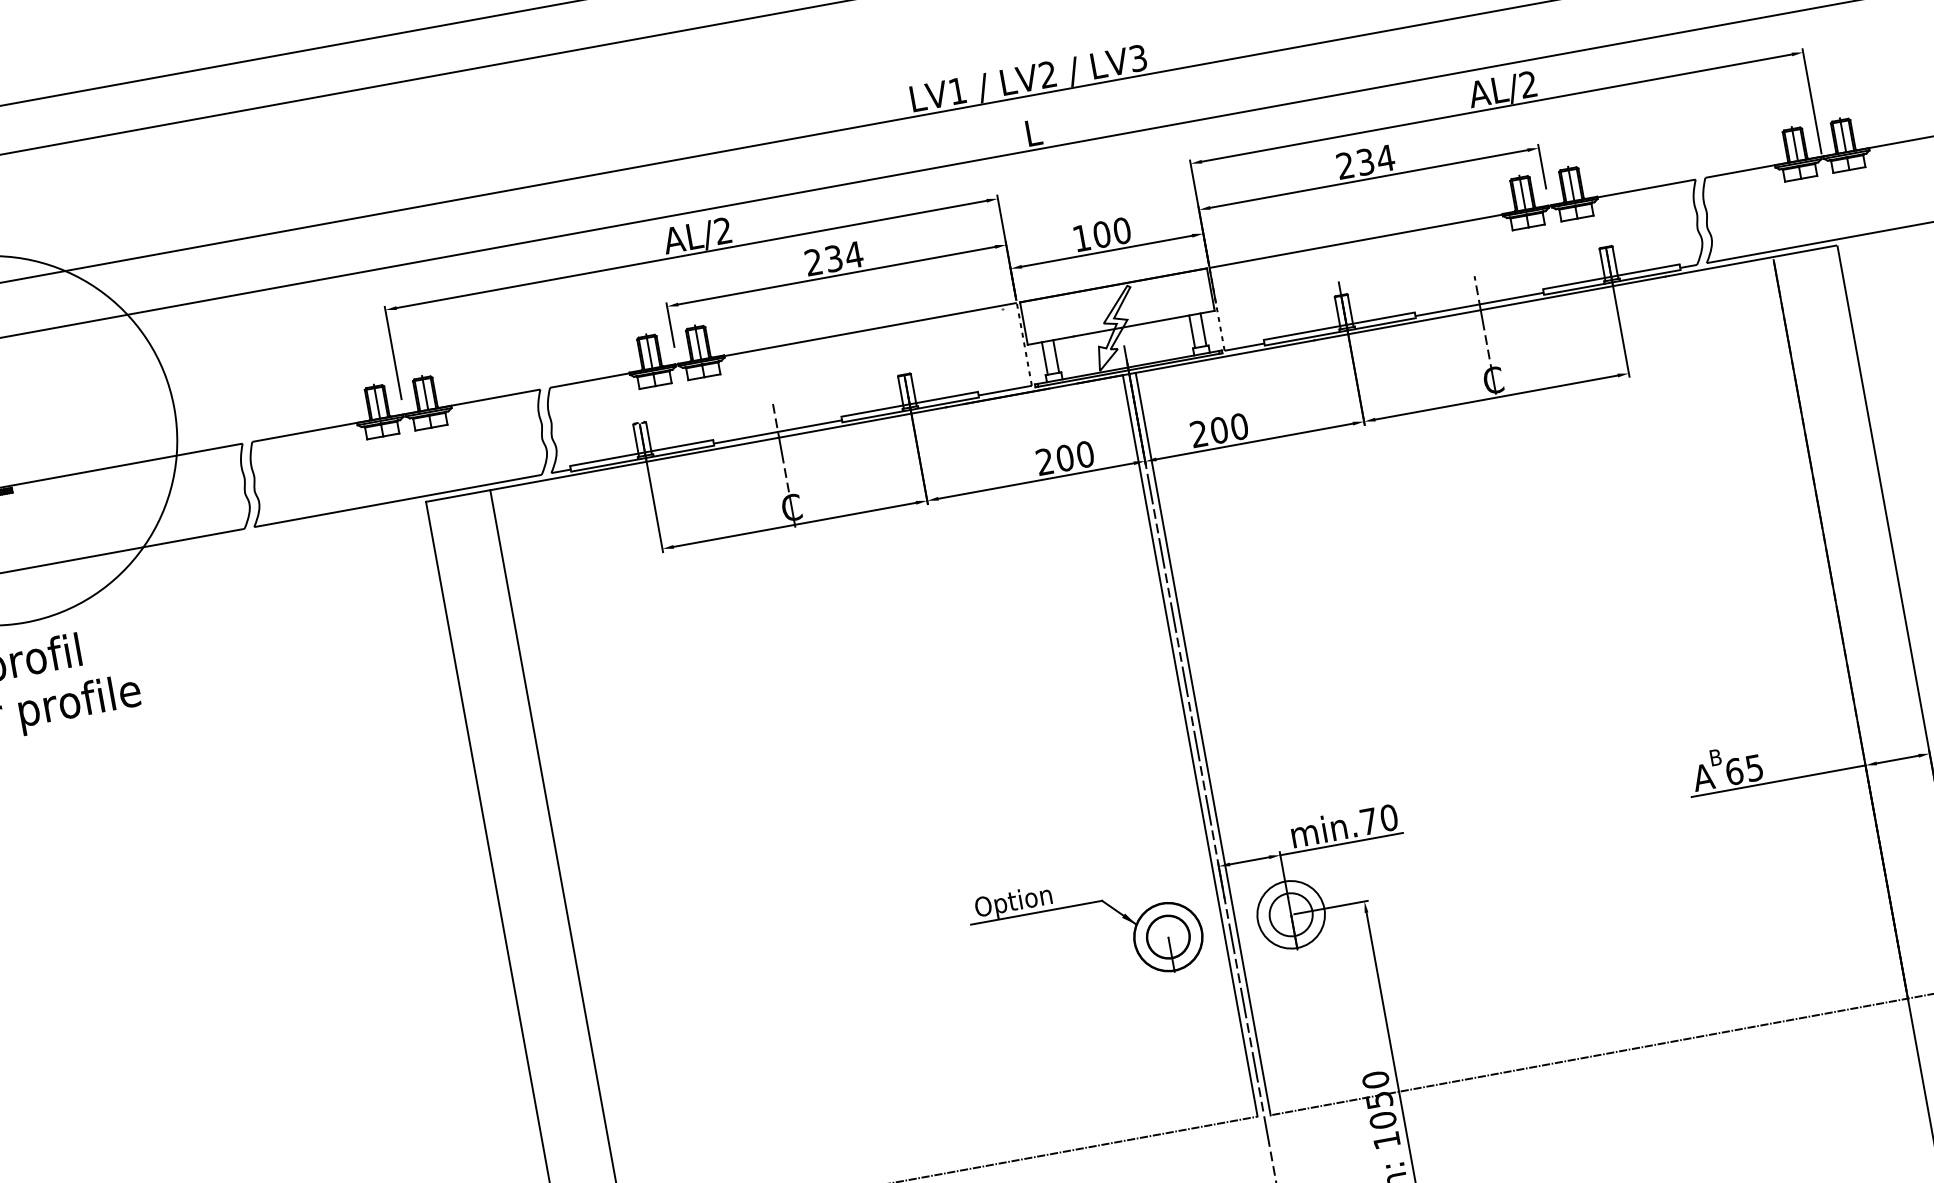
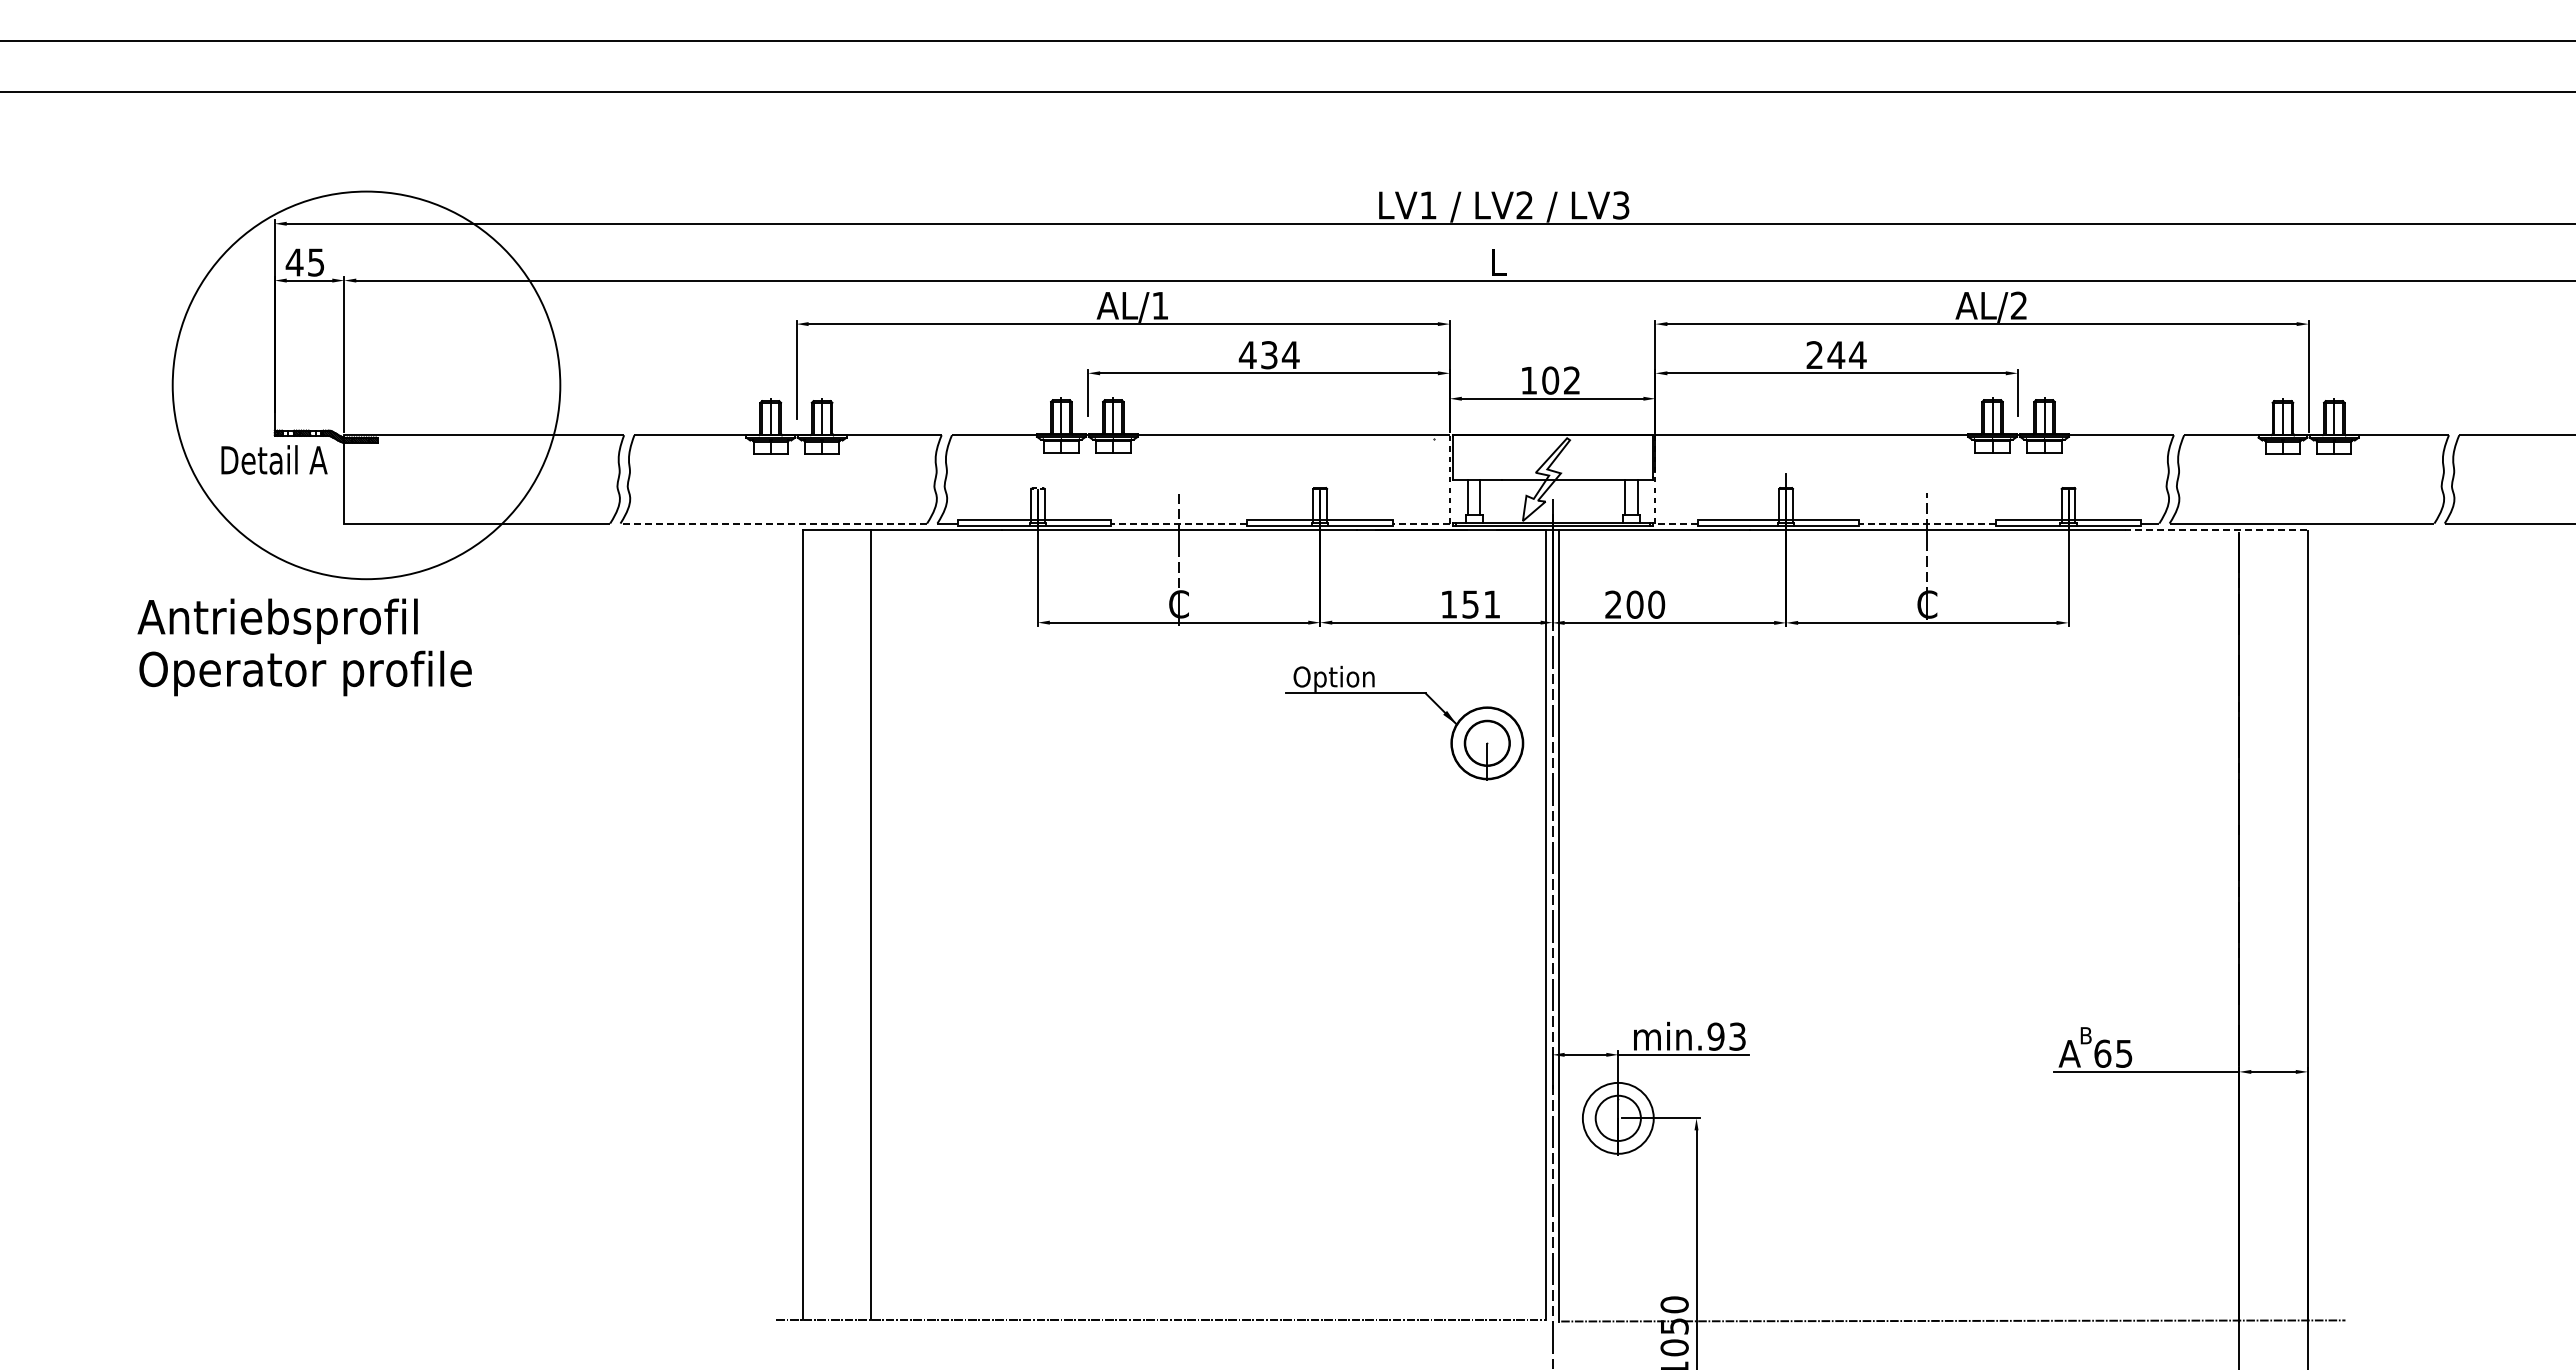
text: (1365, 162) -> (1836, 355), 234 -> 244
text: (722, 230) -> (1159, 305), AL/2 -> AL/1
text: (1121, 230) -> (1571, 380), 100 -> 102
line: (1750, 260) -> (2215, 529), solid -> dashed
text: (813, 261) -> (1247, 354), 234 -> 434
line: (1478, 304) -> (1926, 523), solid -> dashed
line: (1244, 347) -> (1676, 523), solid -> dashed
line: (1004, 390) -> (1420, 523), solid -> dashed
line: (777, 431) -> (1178, 523), solid -> dashed
text: (1065, 458) -> (1470, 604), 200 -> 151
line: (397, 500) -> (773, 523), solid -> dashed
text: (1378, 819) -> (1726, 1036), min.70 -> min.93
part: (1082, 904) -> (1404, 693), moved

